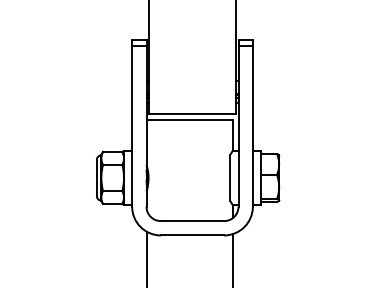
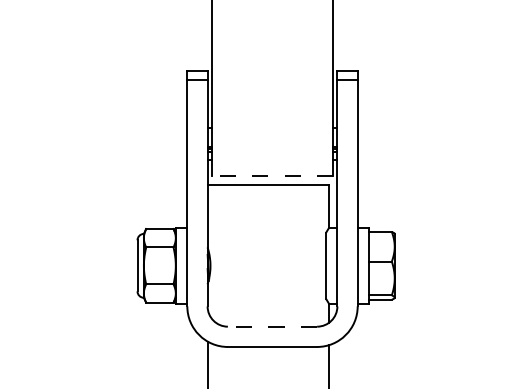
line: (192, 114) -> (272, 176), solid -> dashed
line: (192, 221) -> (272, 327), solid -> dashed

